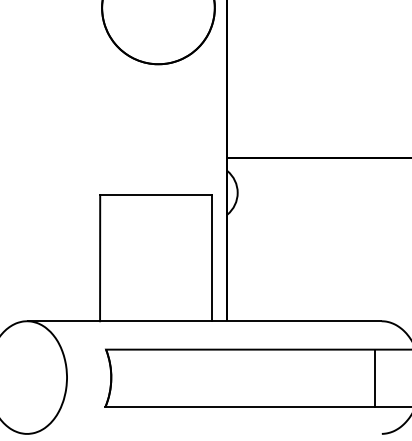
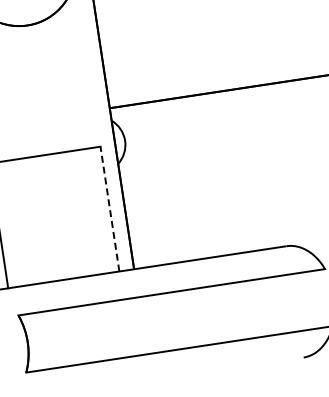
line: (212, 257) -> (109, 208), solid -> dashed
line: (375, 378) -> (289, 303), removed

